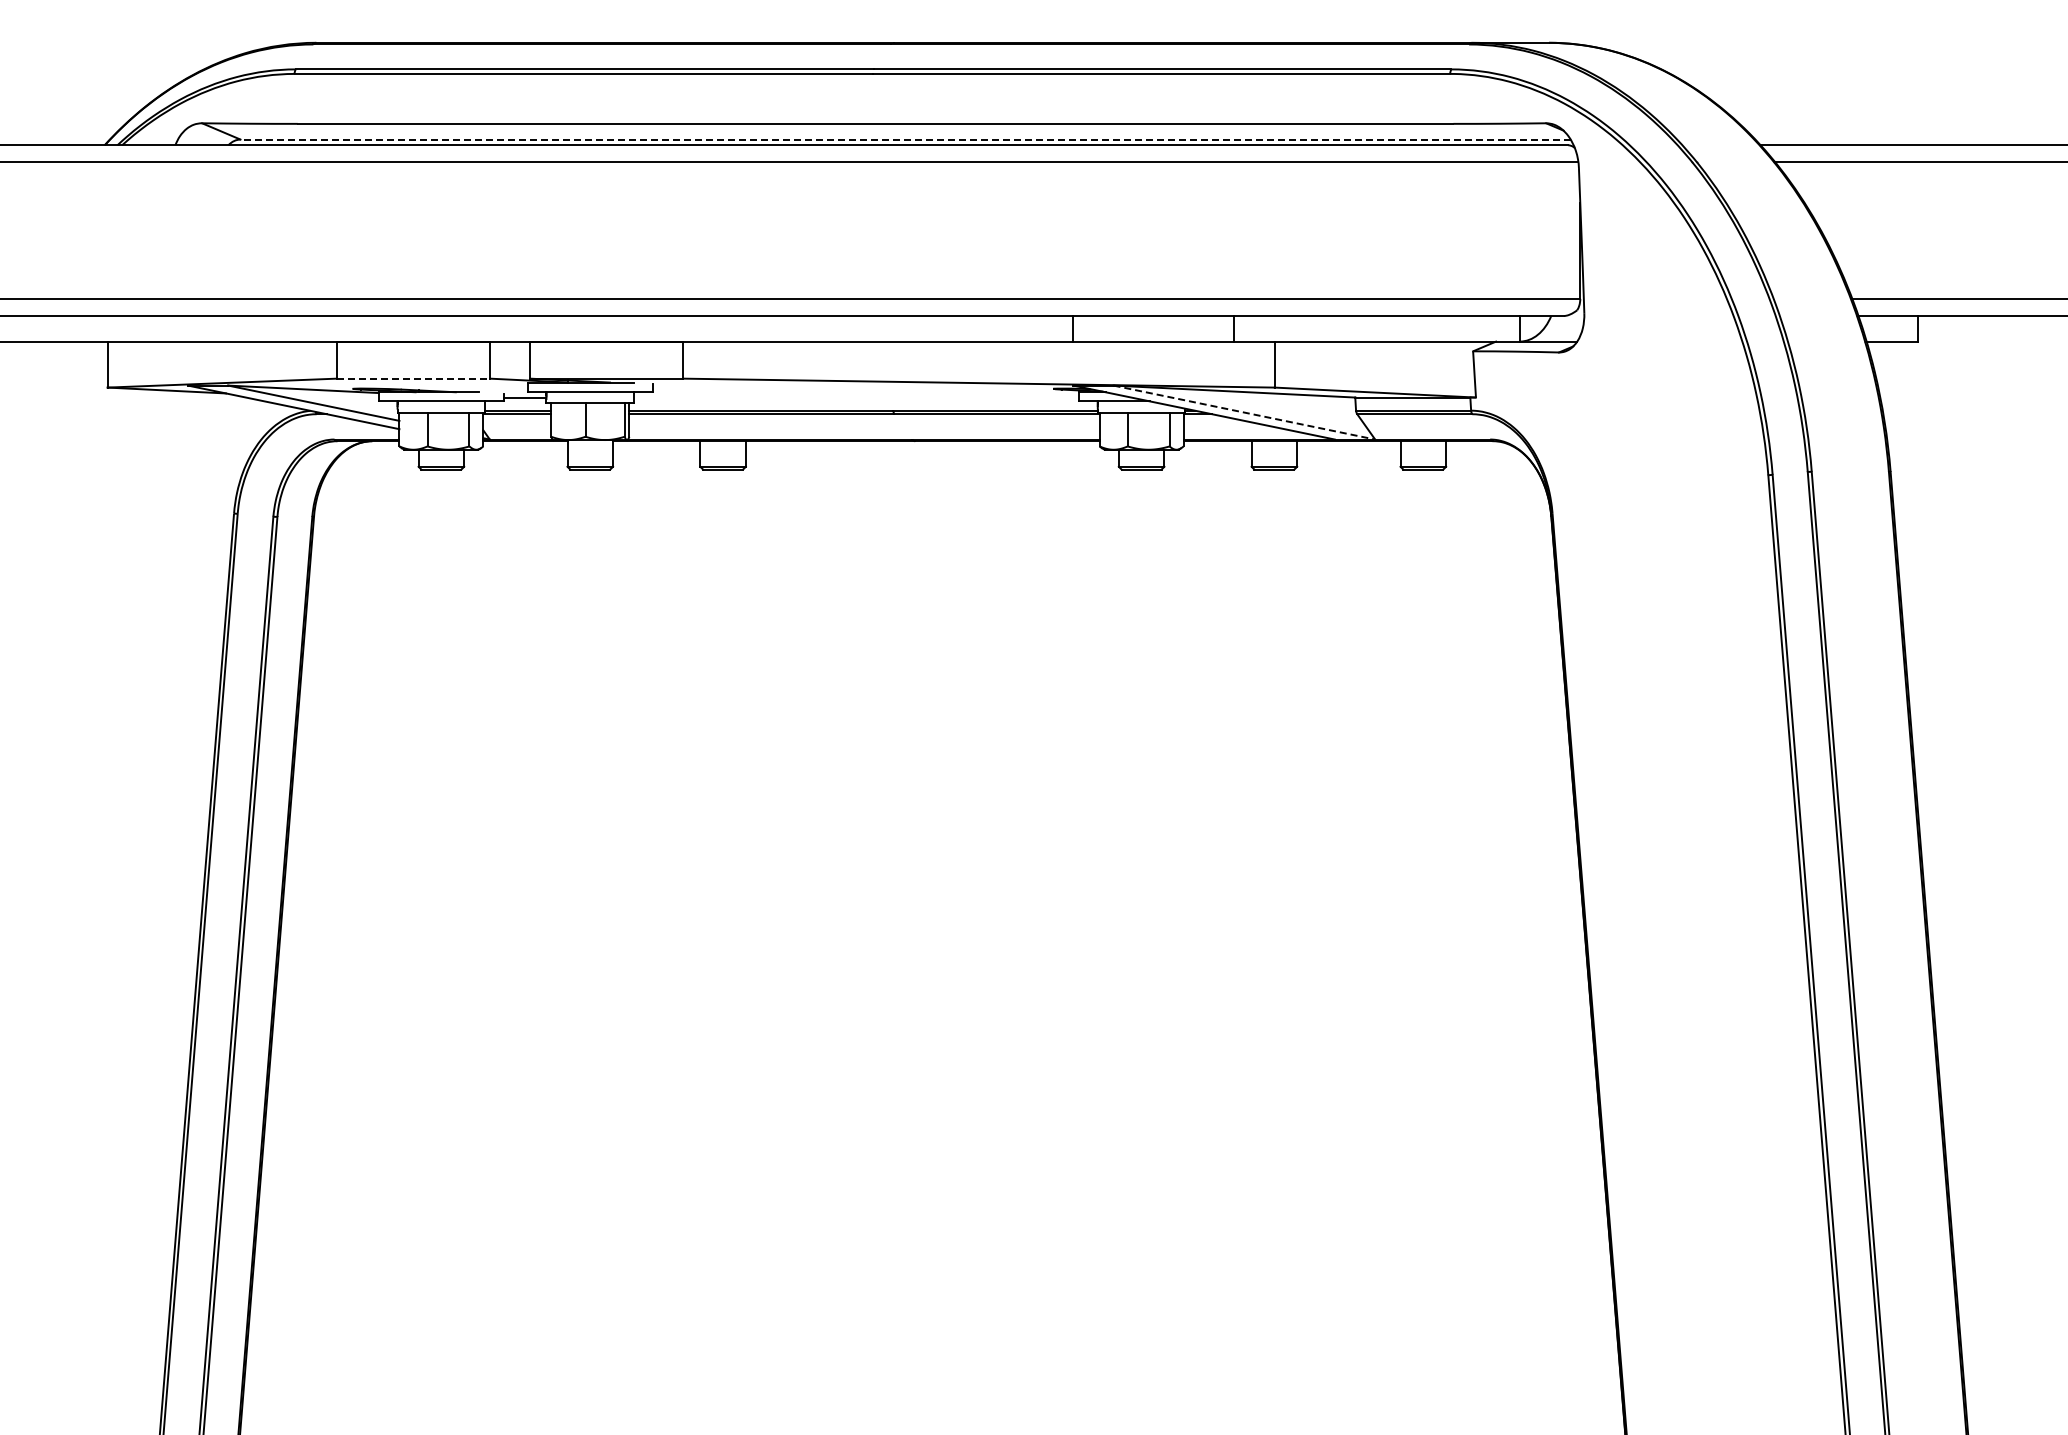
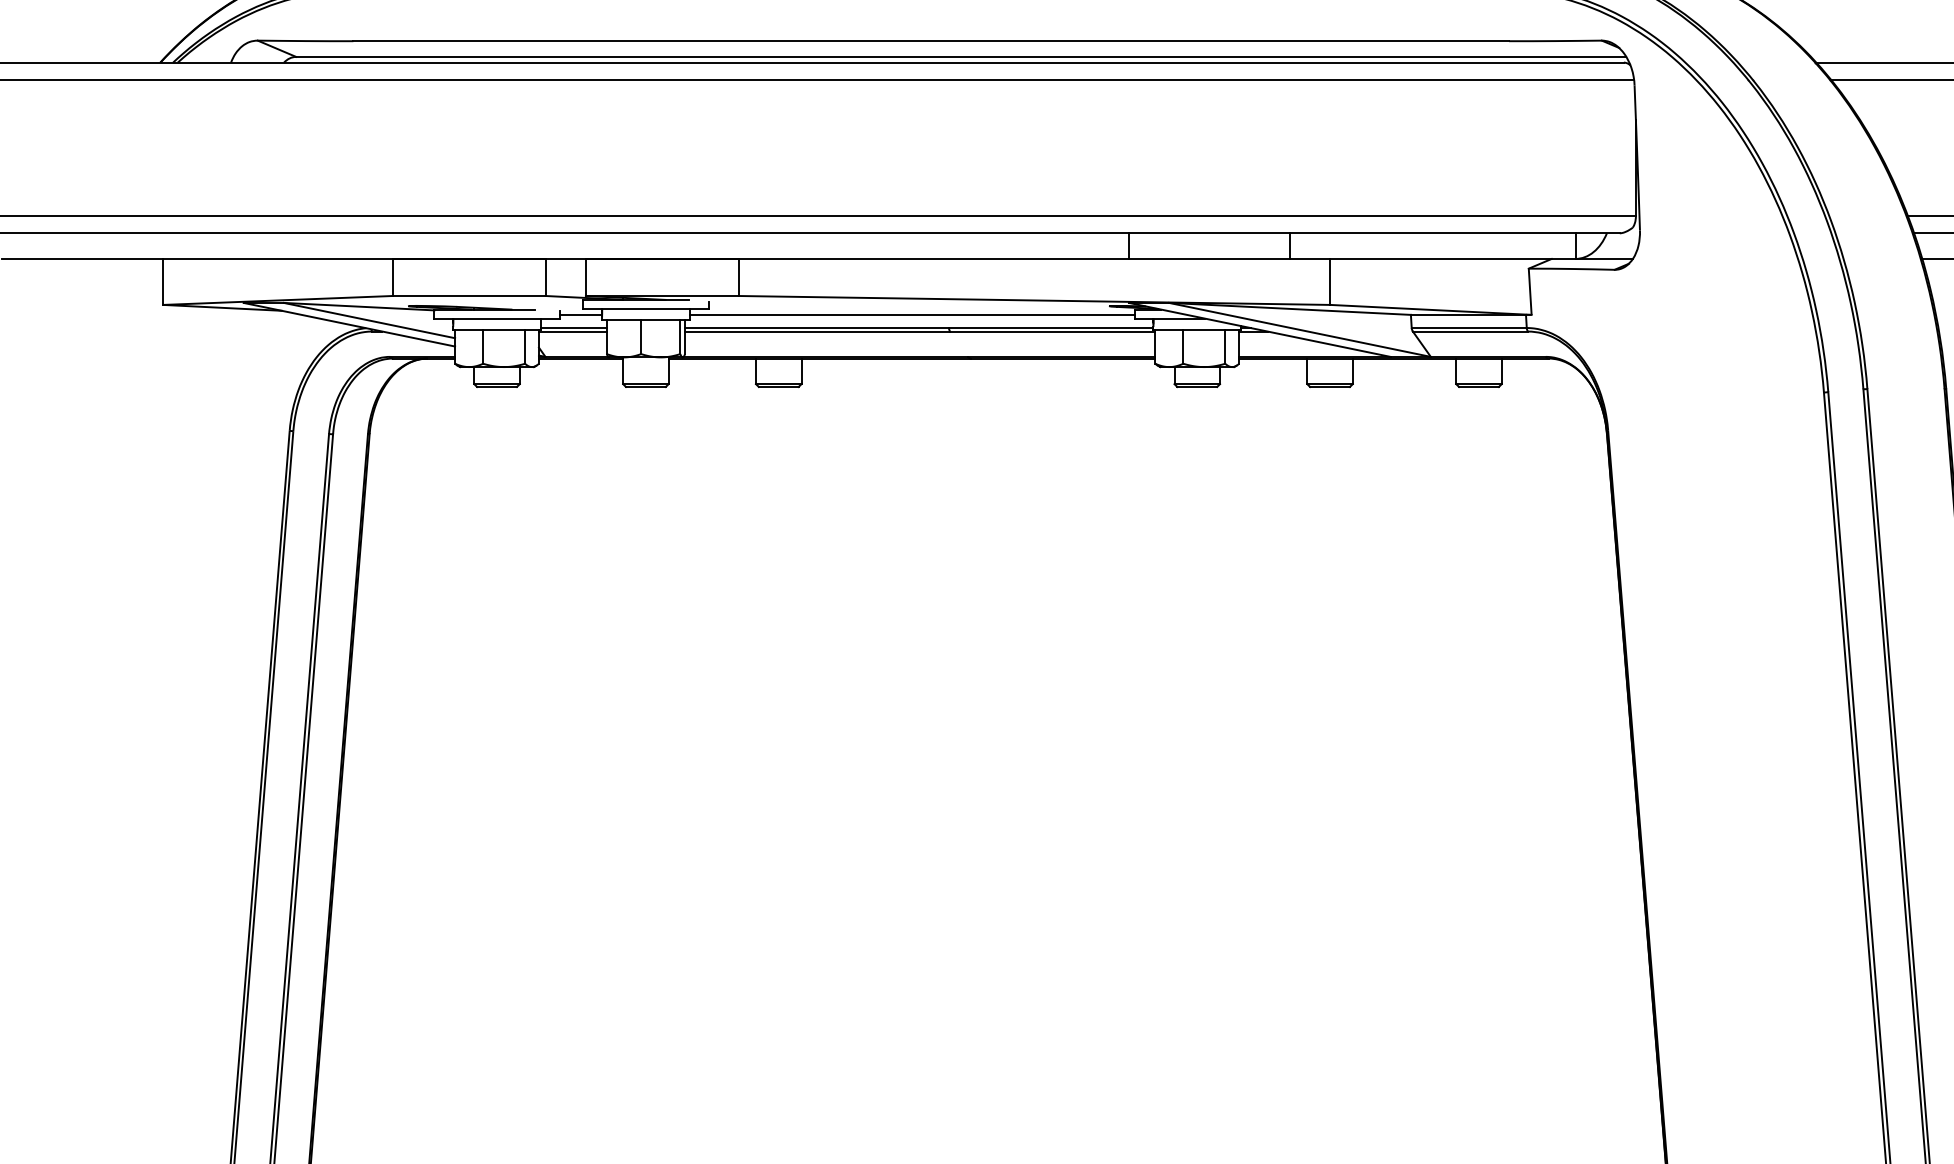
line: (905, 139) -> (961, 56), dashed -> solid
line: (414, 378) -> (470, 295), dashed -> solid
line: (856, 397) -> (912, 314), added
line: (1244, 412) -> (1300, 329), dashed -> solid

